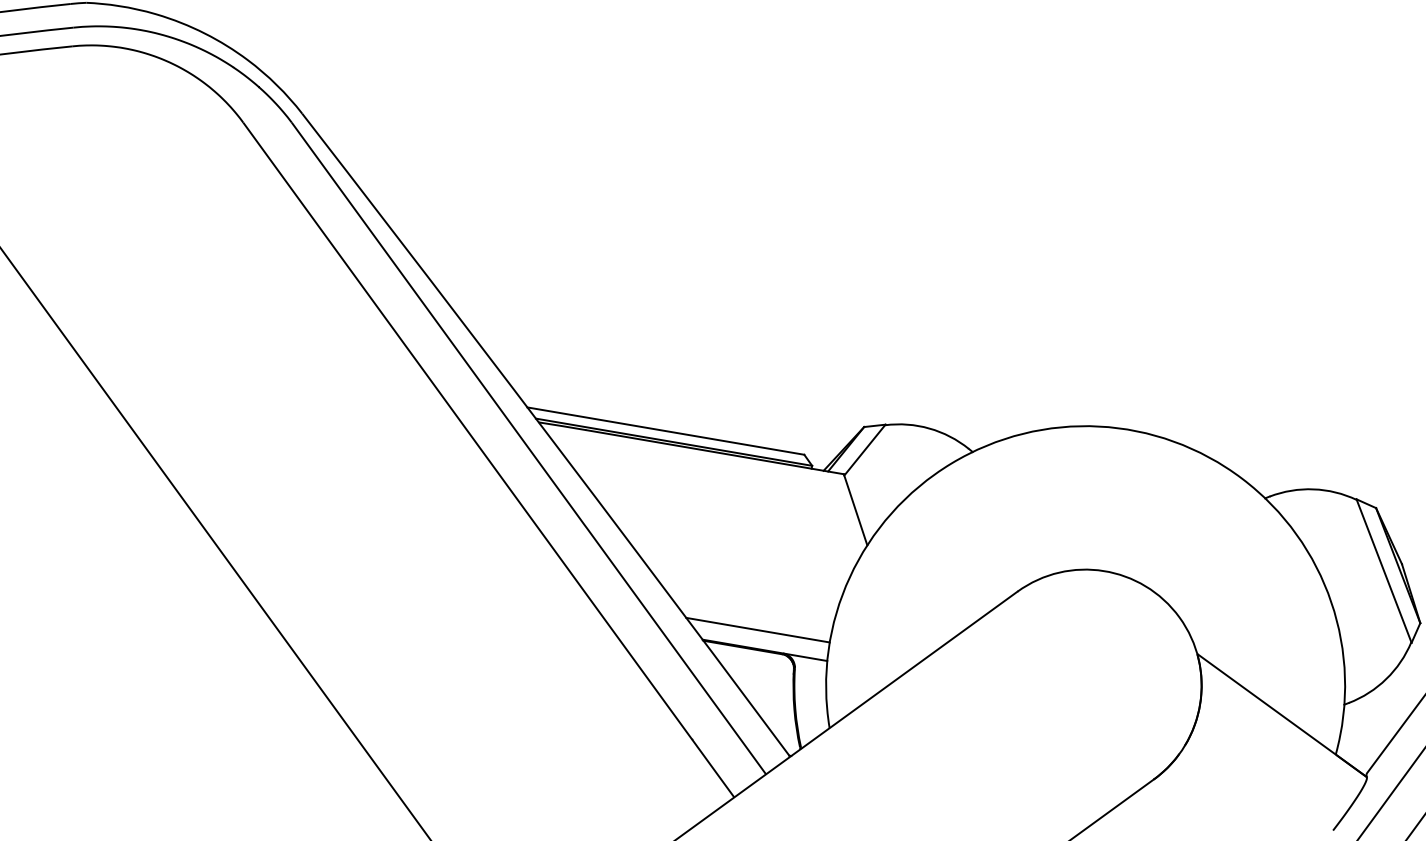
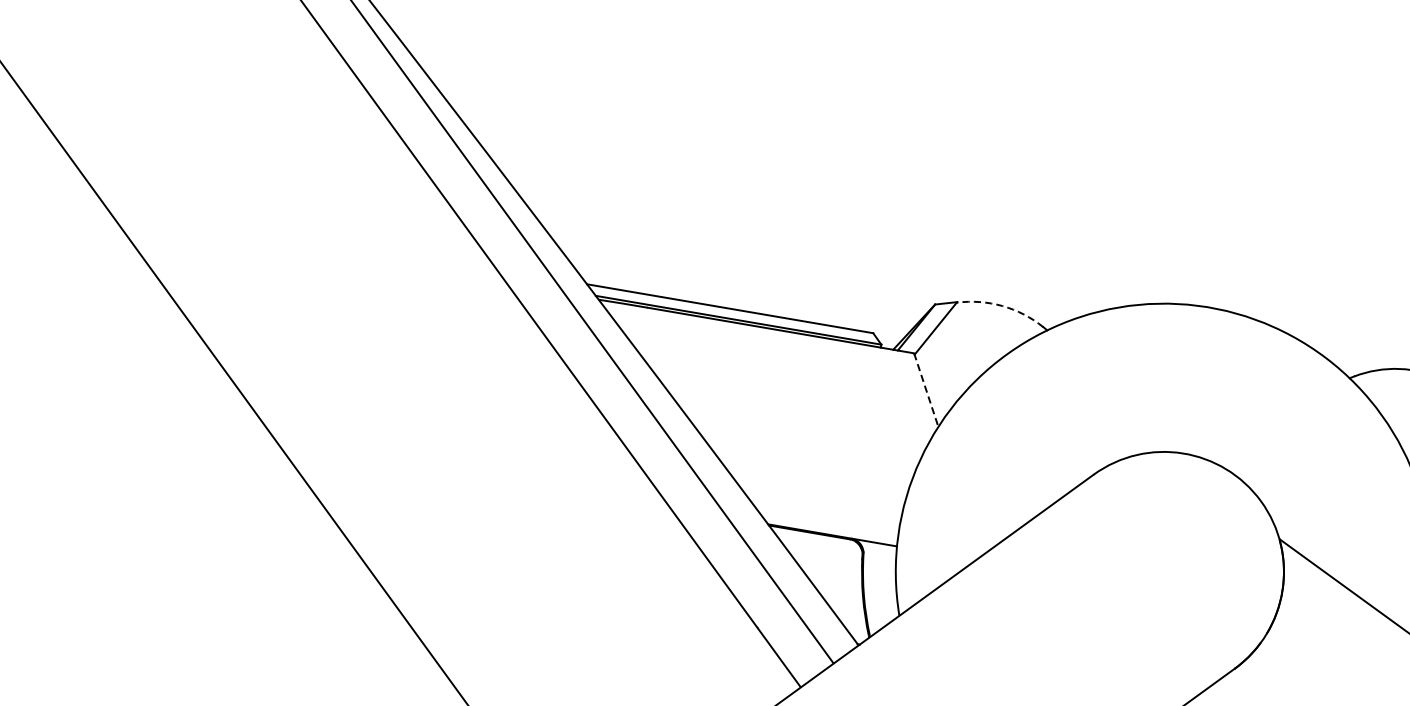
arc: (929, 428) -> (1002, 306), solid -> dashed
line: (855, 510) -> (926, 390), solid -> dashed
line: (757, 629) -> (824, 513), removed

